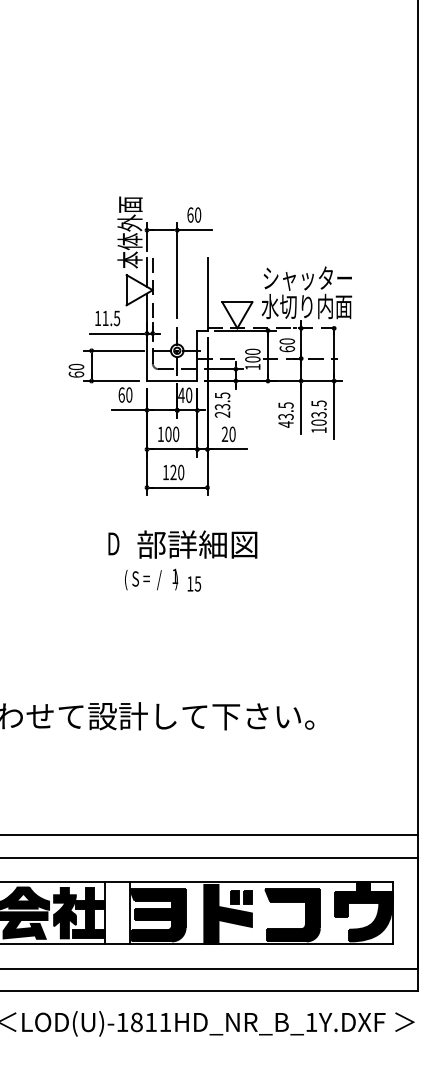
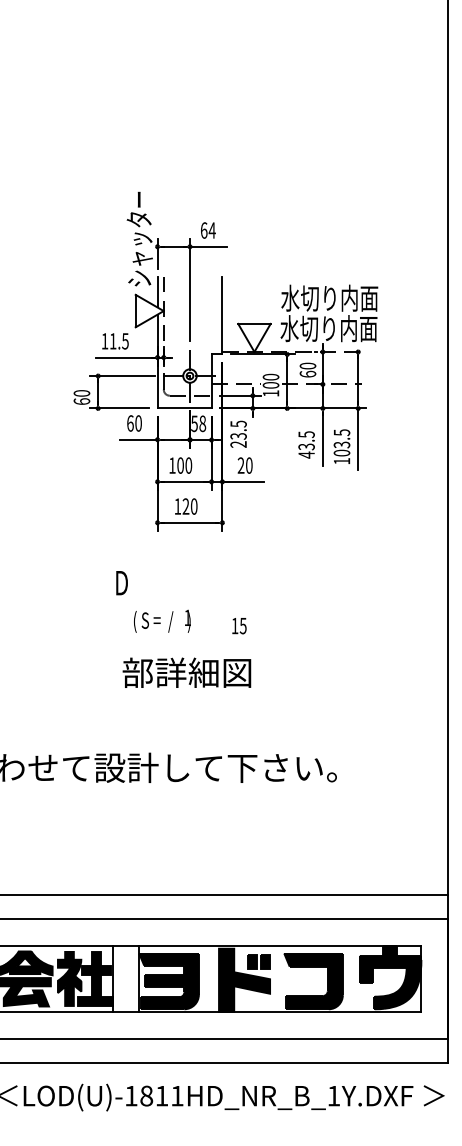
text: (197, 214) -> (211, 229), 60 -> 64
text: (129, 223) -> (138, 239), 本体外面 -> シャッター
text: (307, 277) -> (329, 297), シャッター -> 水切り内面
text: (185, 395) -> (198, 423), 40 -> 58
text: (197, 544) -> (187, 672), moved
text: (194, 583) -> (239, 625), moved

